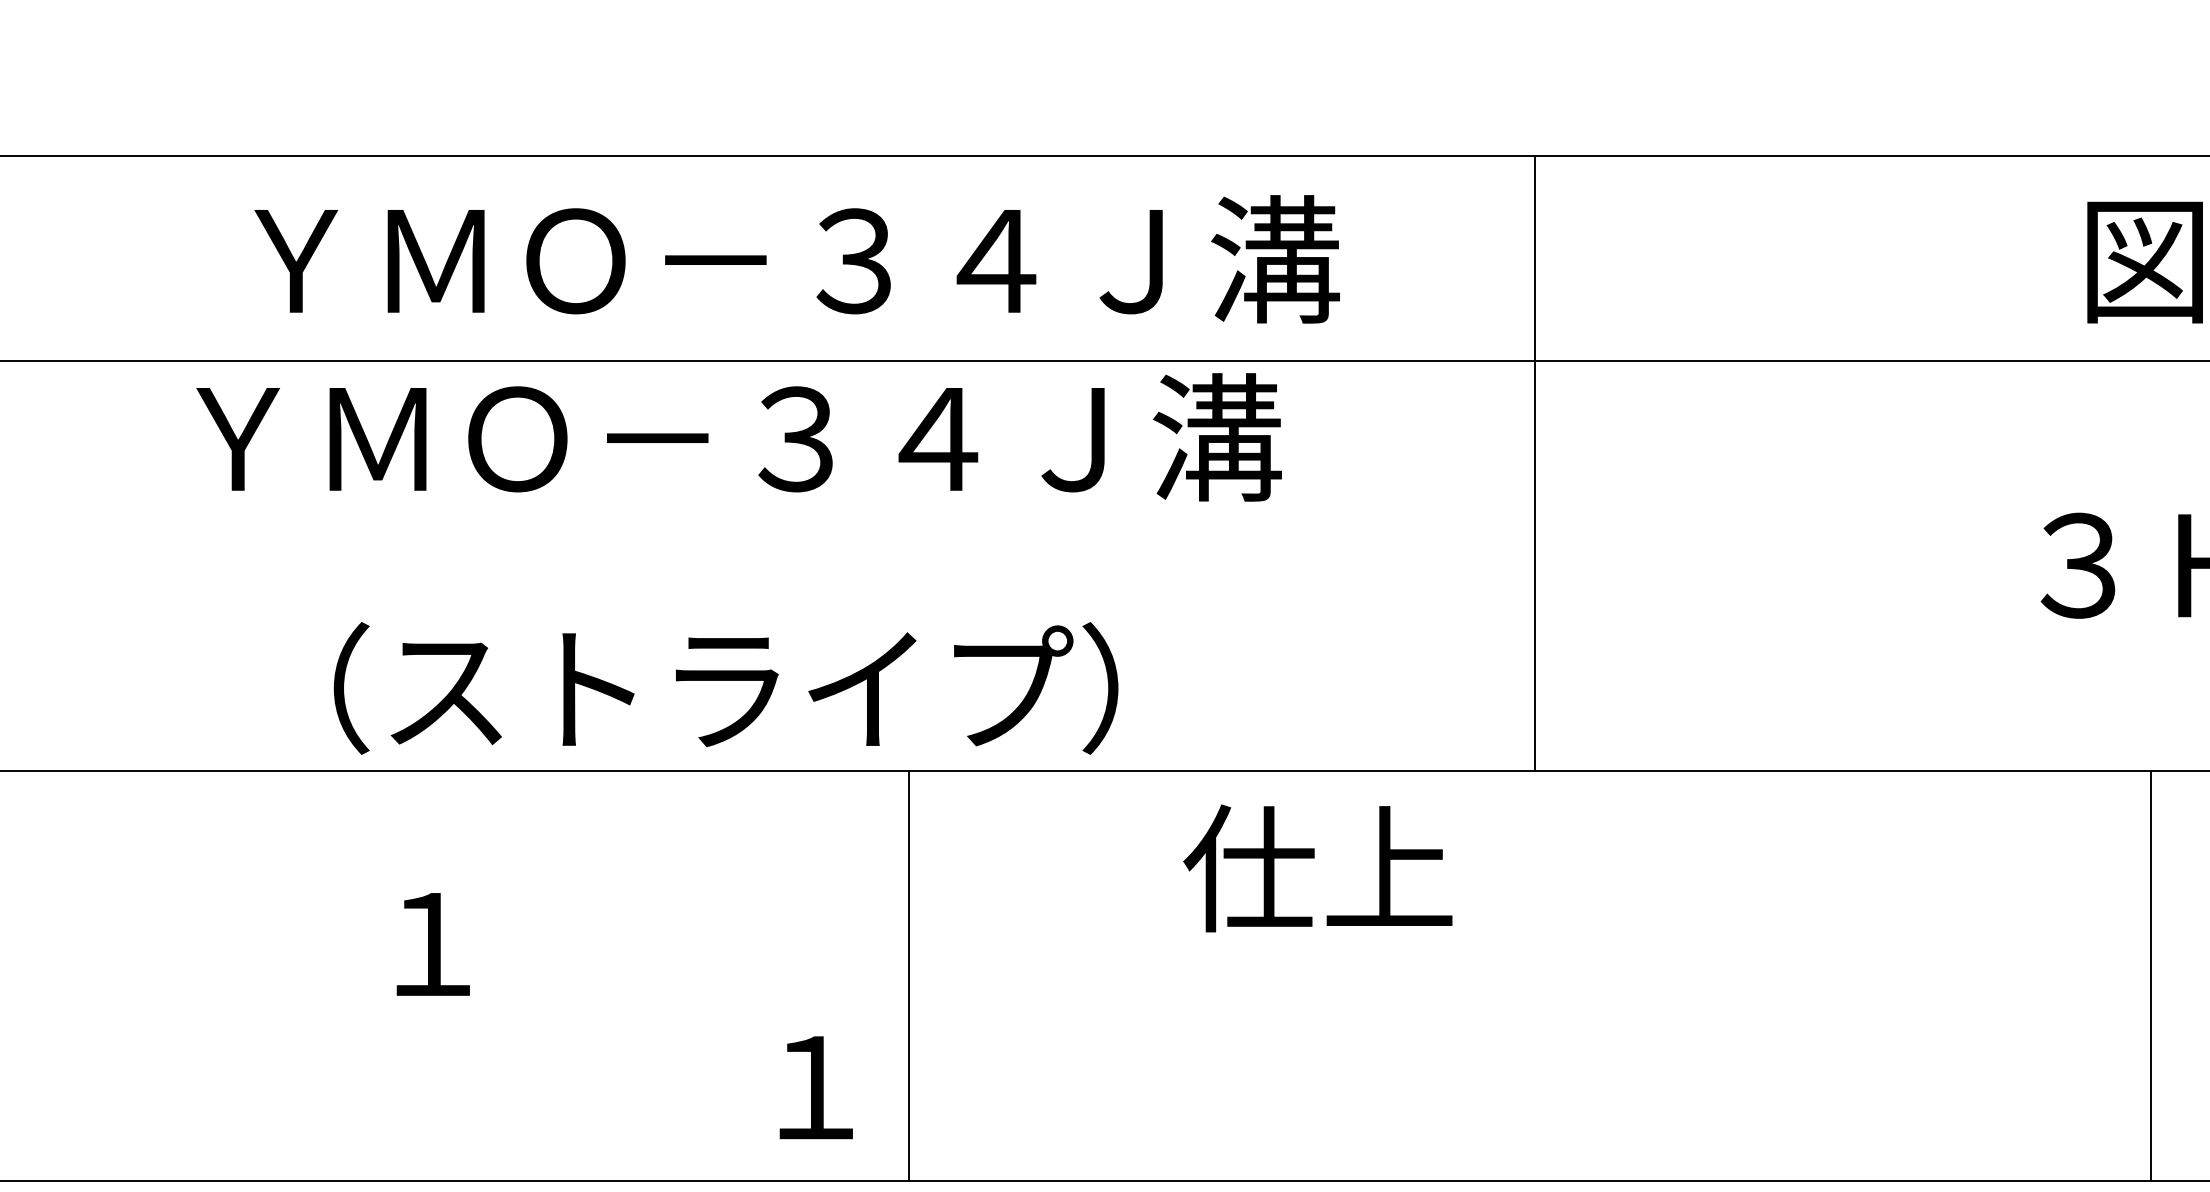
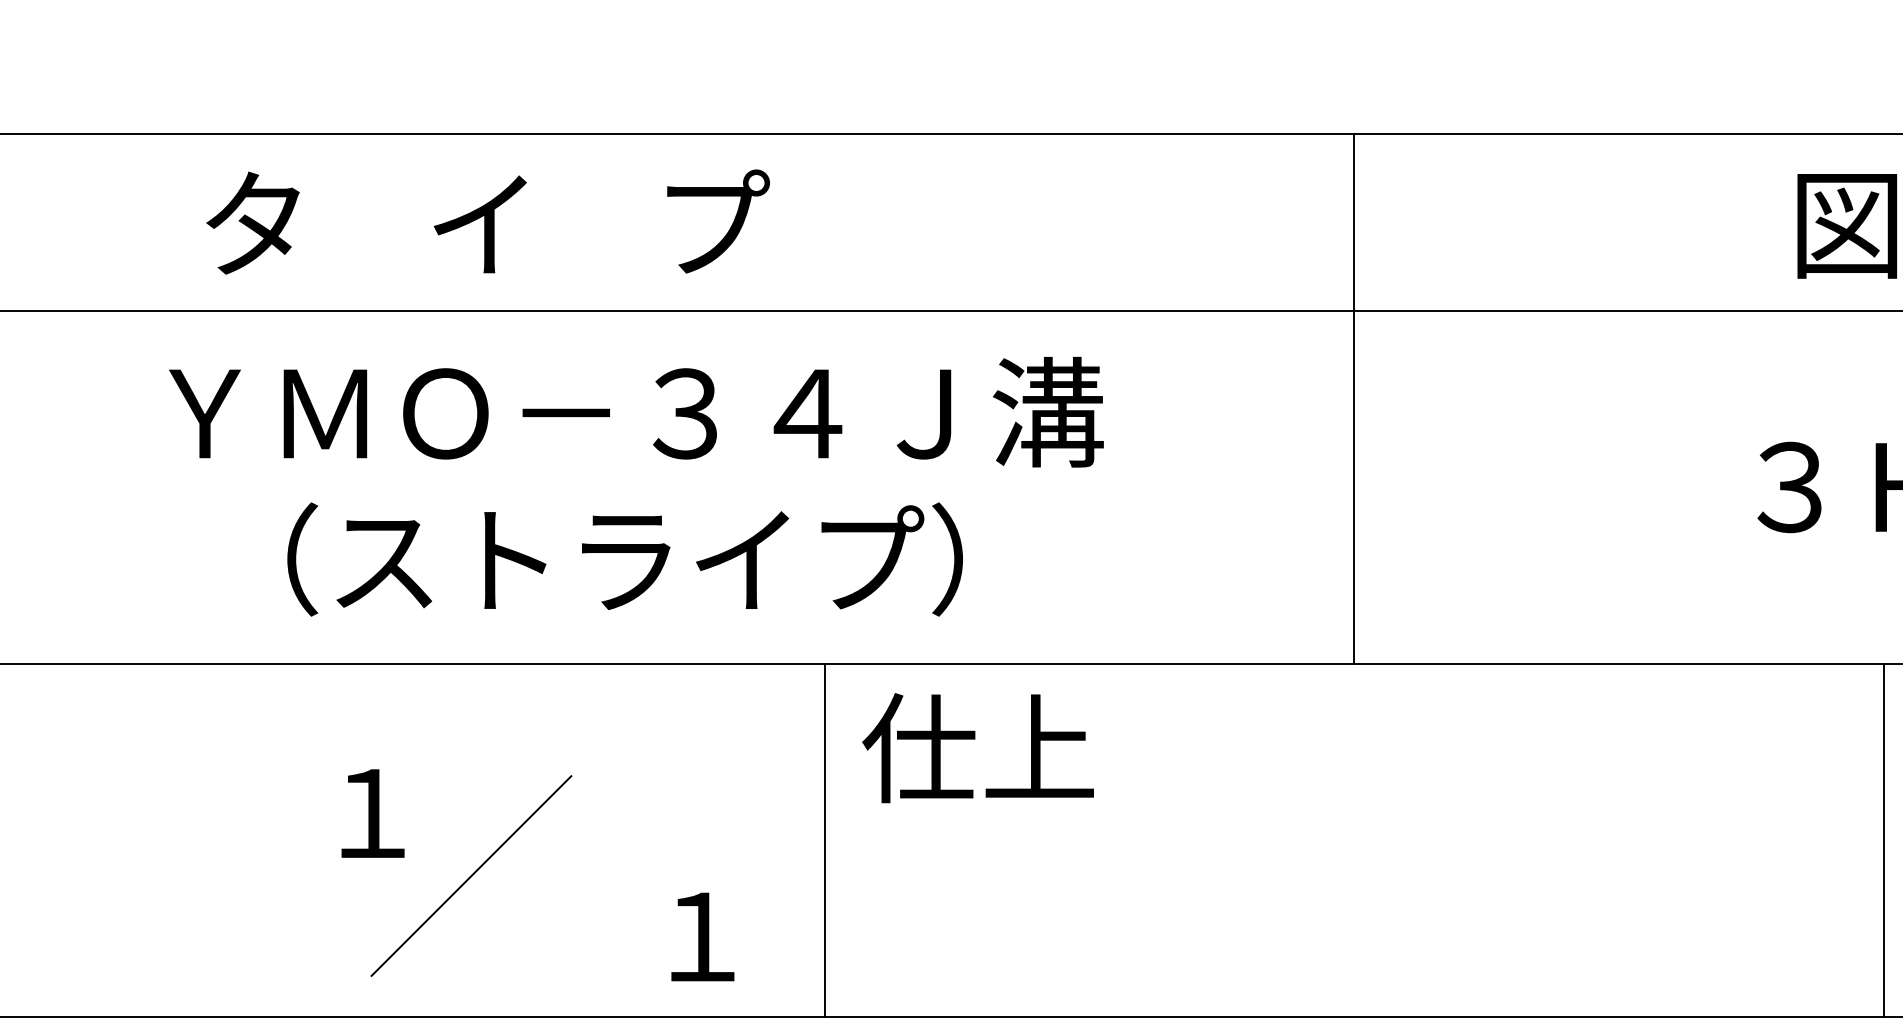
text: (789, 259) -> (679, 223), ＹＭＯ－３４Ｊ溝 -> タ    イ    プ
text: (738, 437) -> (635, 412), moved
line: (1534, 462) -> (1354, 398), moved
text: (725, 688) -> (624, 559), moved
text: (1317, 868) -> (977, 748), moved
line: (908, 975) -> (824, 840), moved
line: (2150, 975) -> (1883, 840), moved
line: (547, 1016) -> (471, 875), added

